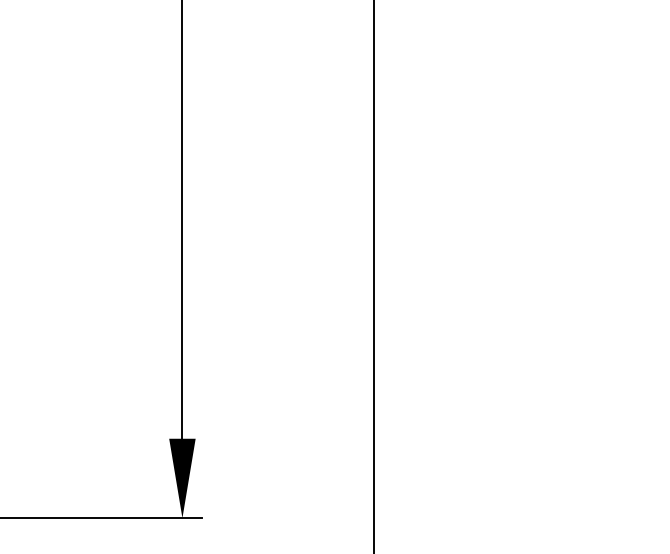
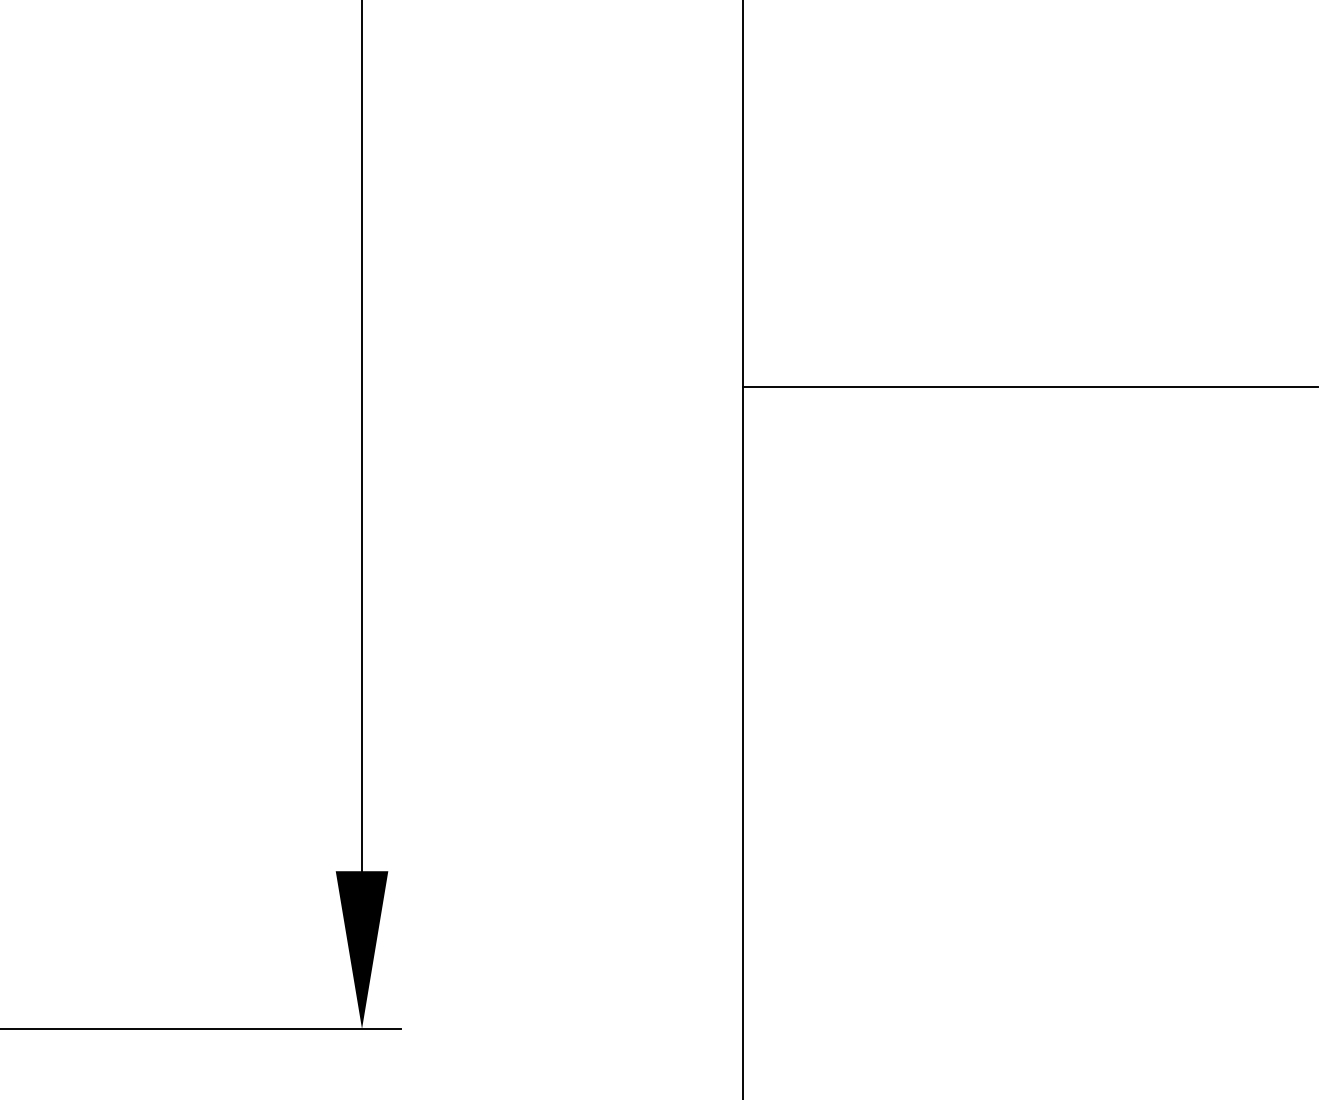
line: (518, 194) -> (1029, 386), added

